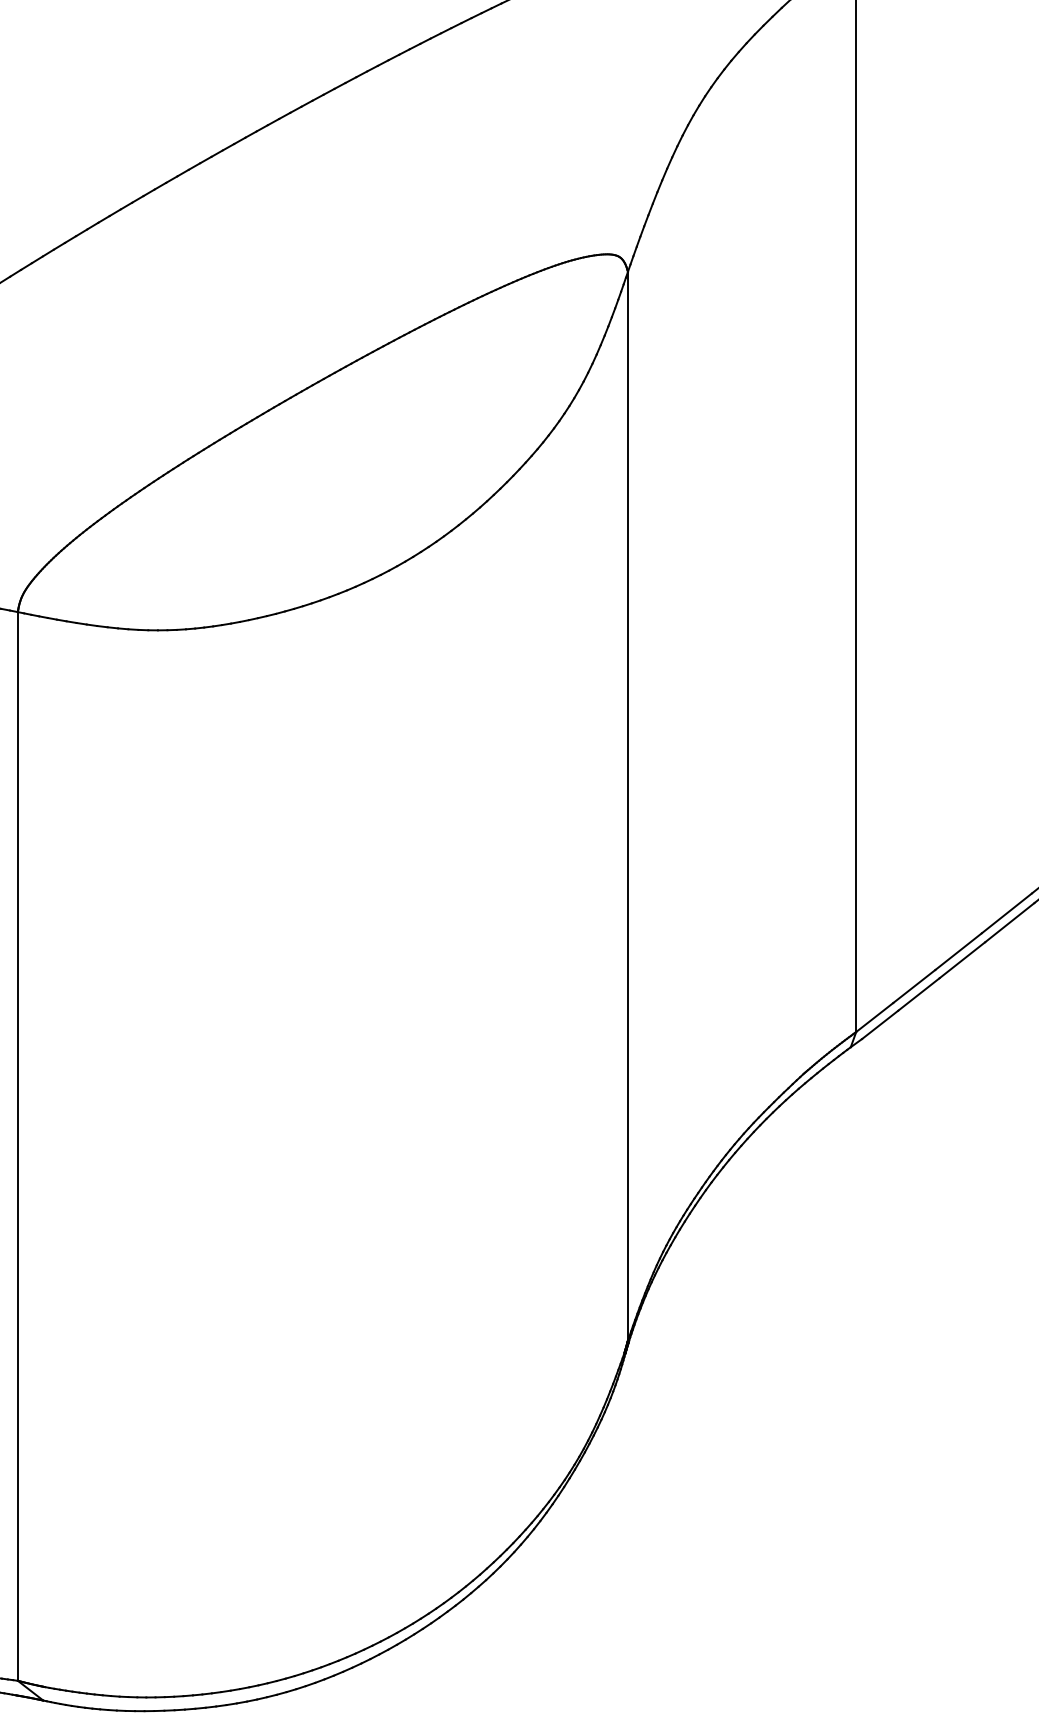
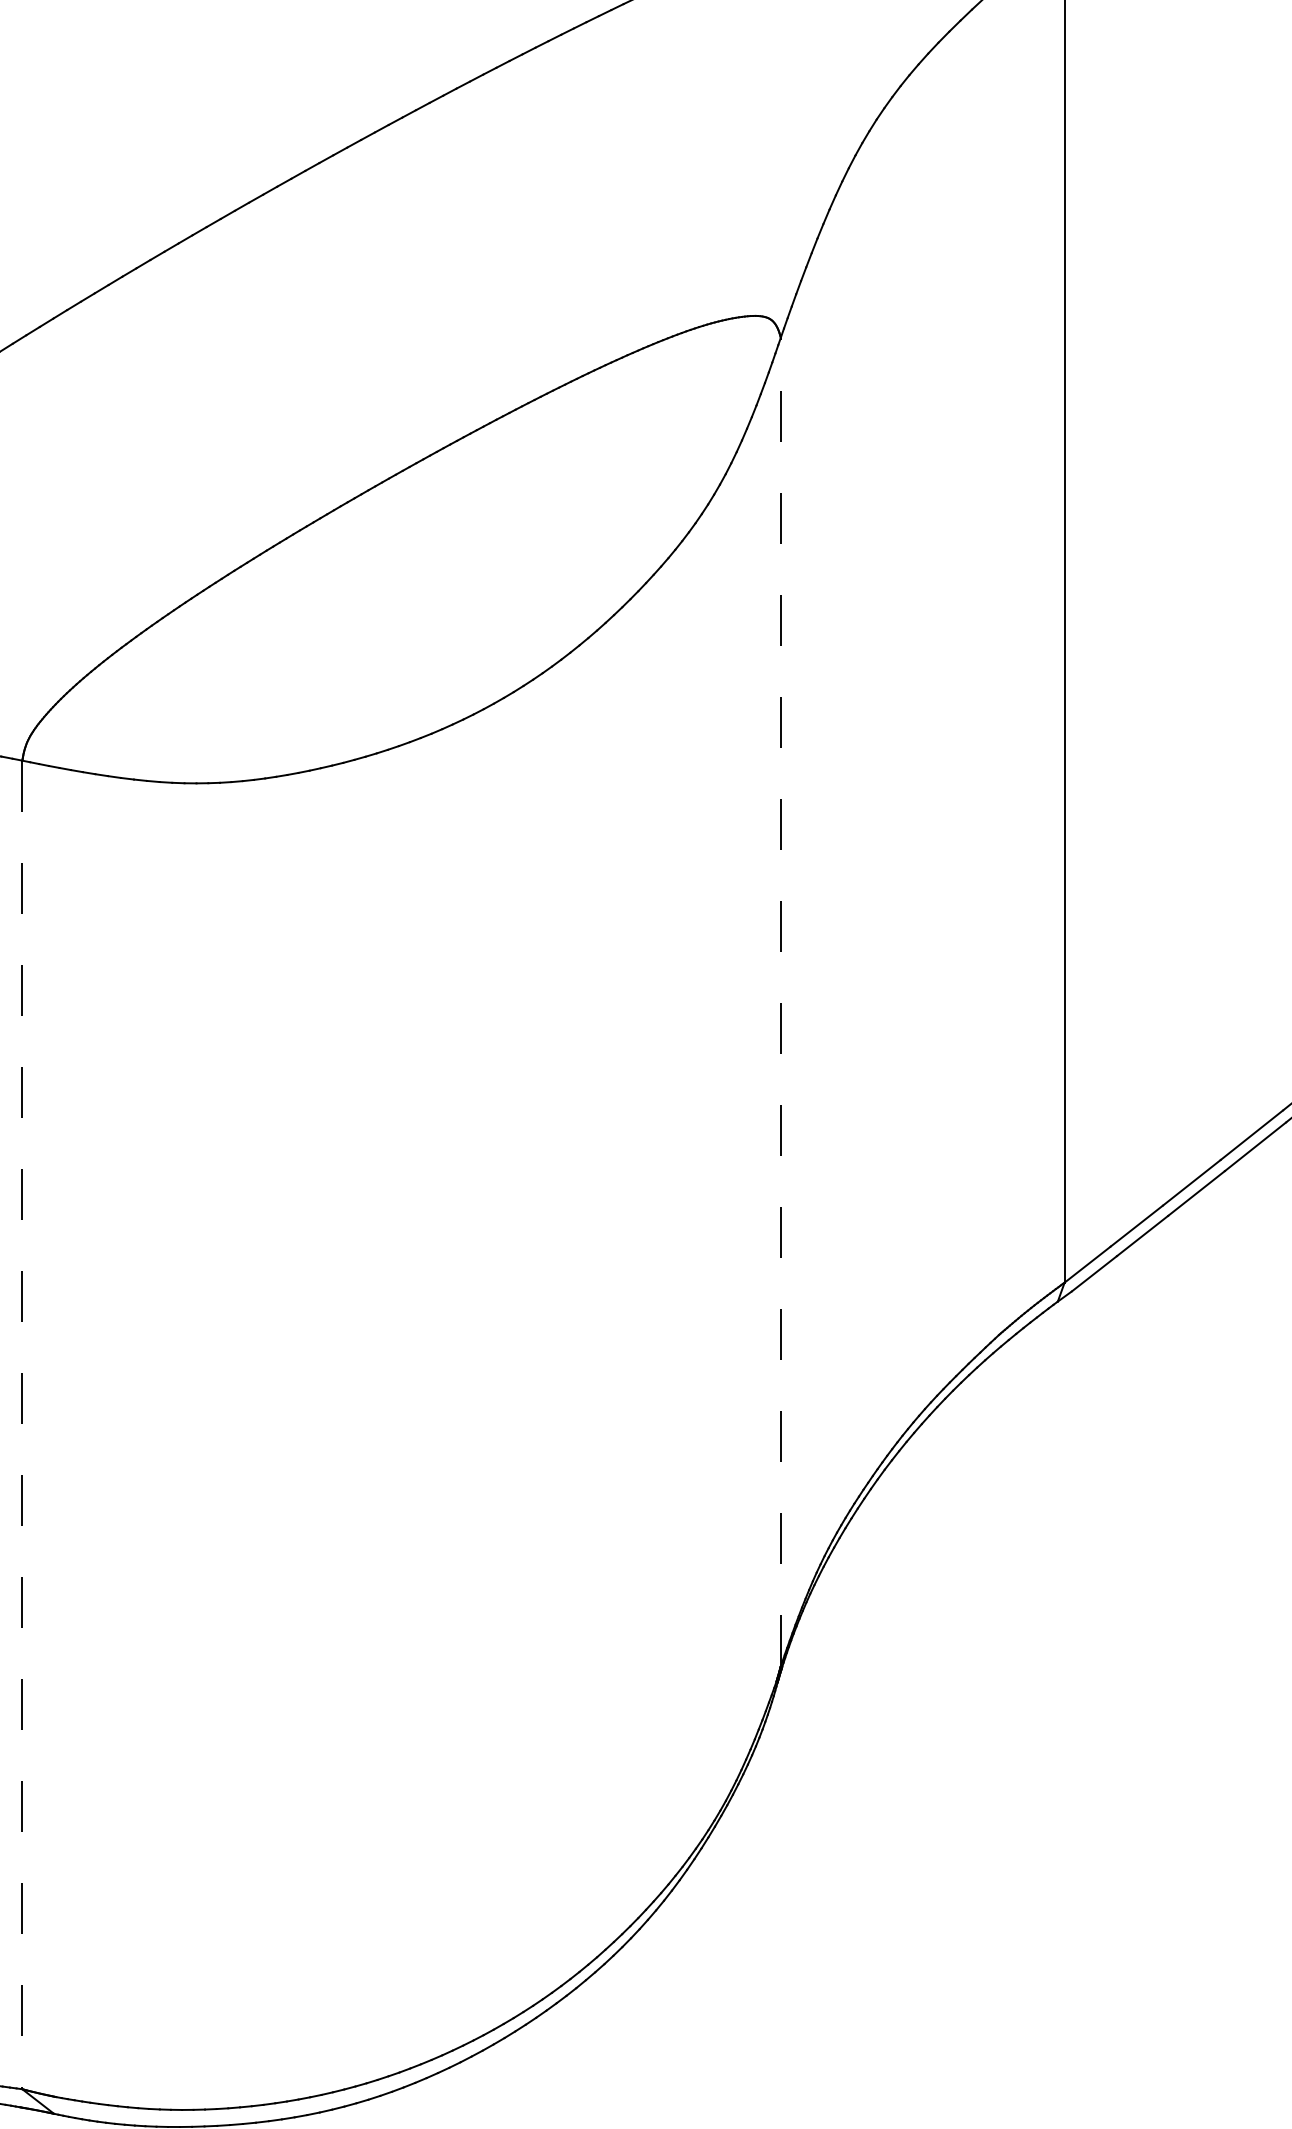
line: (627, 805) -> (780, 1001), solid -> dashed
line: (17, 1146) -> (22, 1425), solid -> dashed

